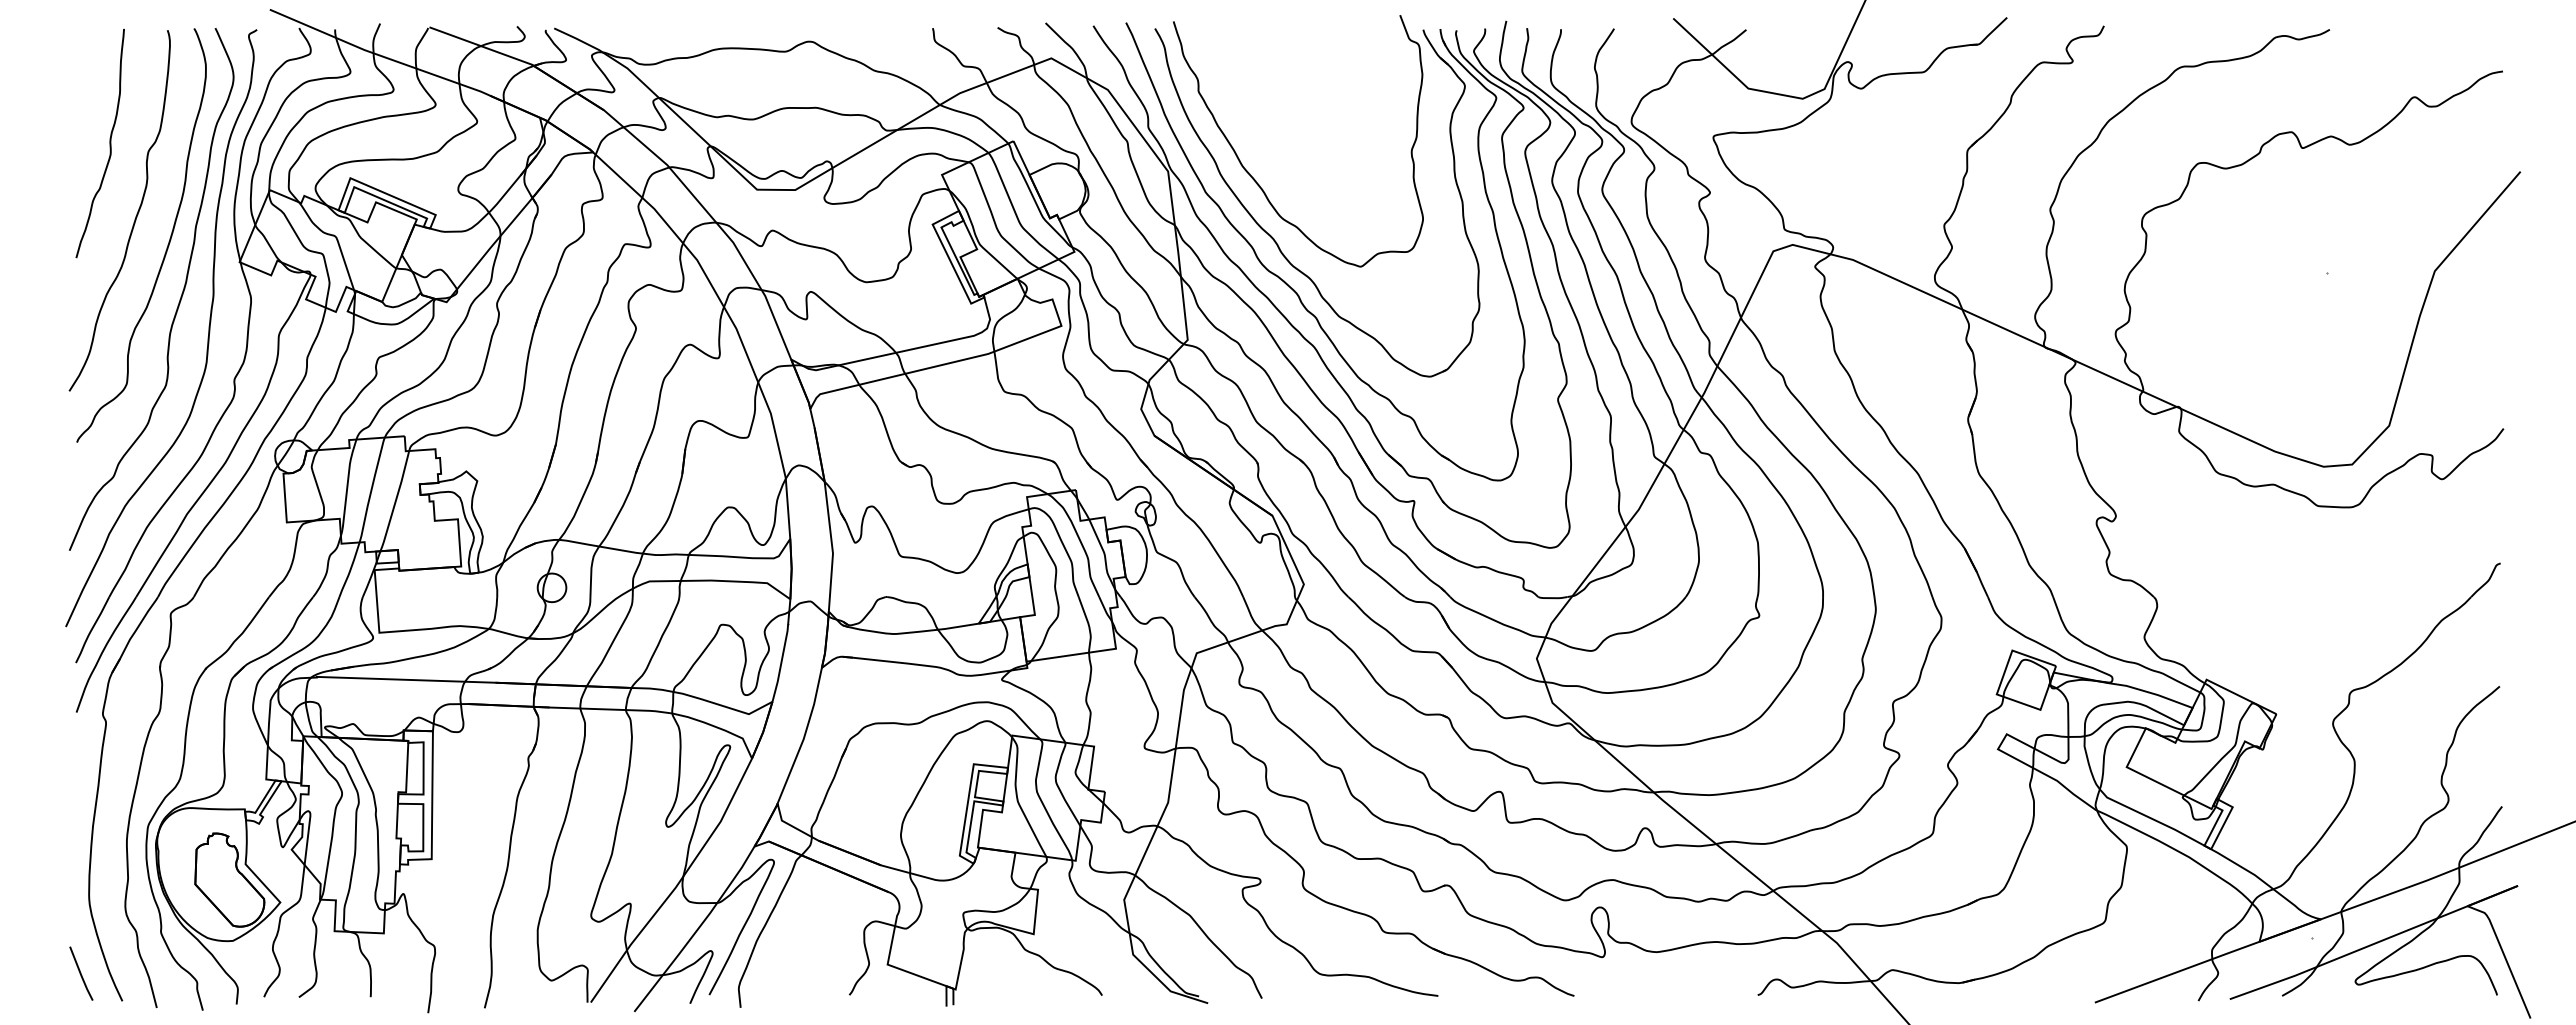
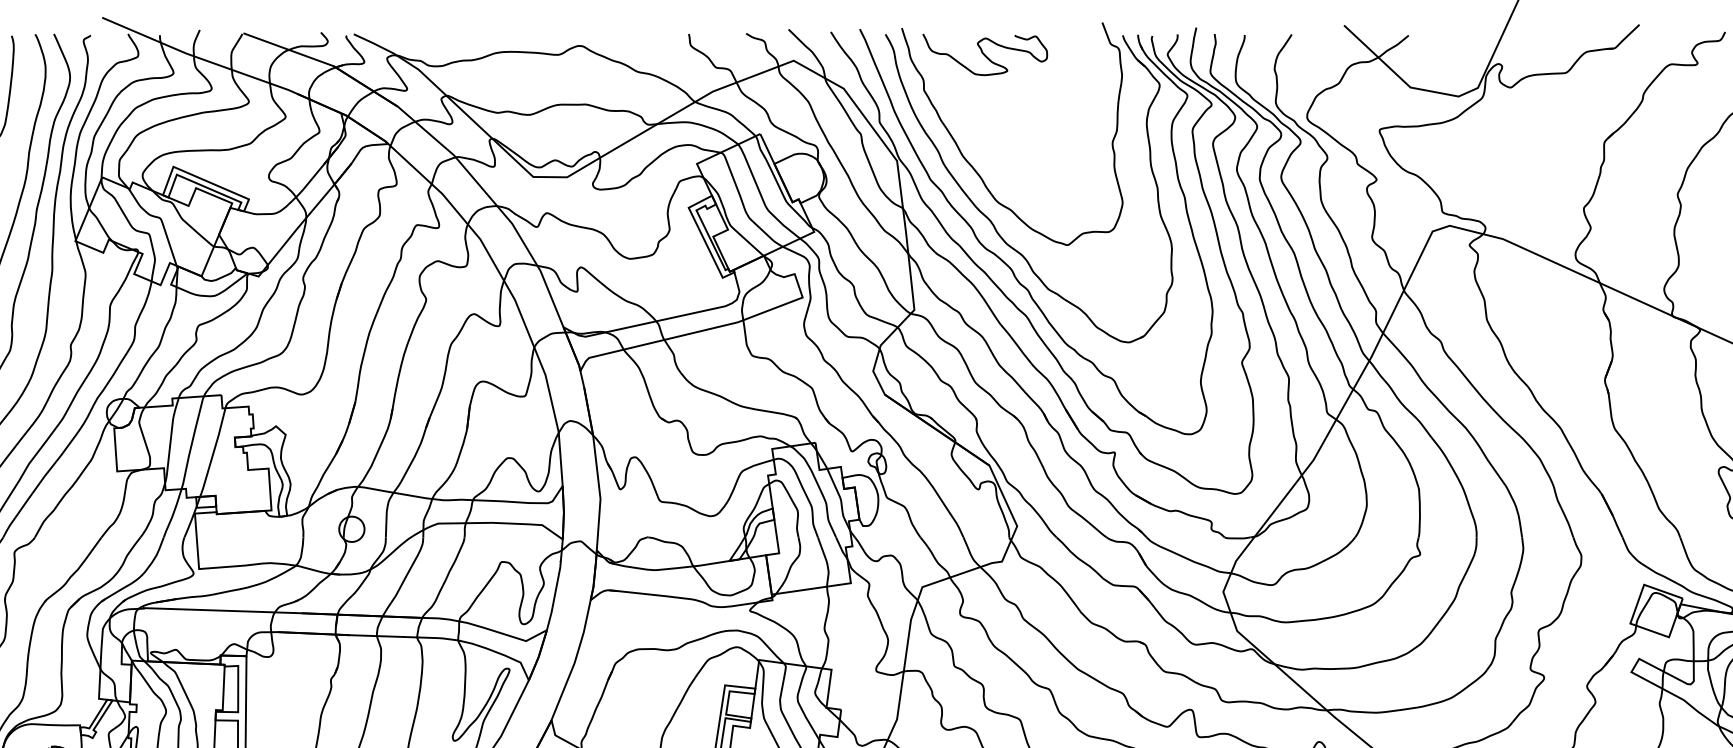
curve: (1267, 51) -> (984, 54), added

